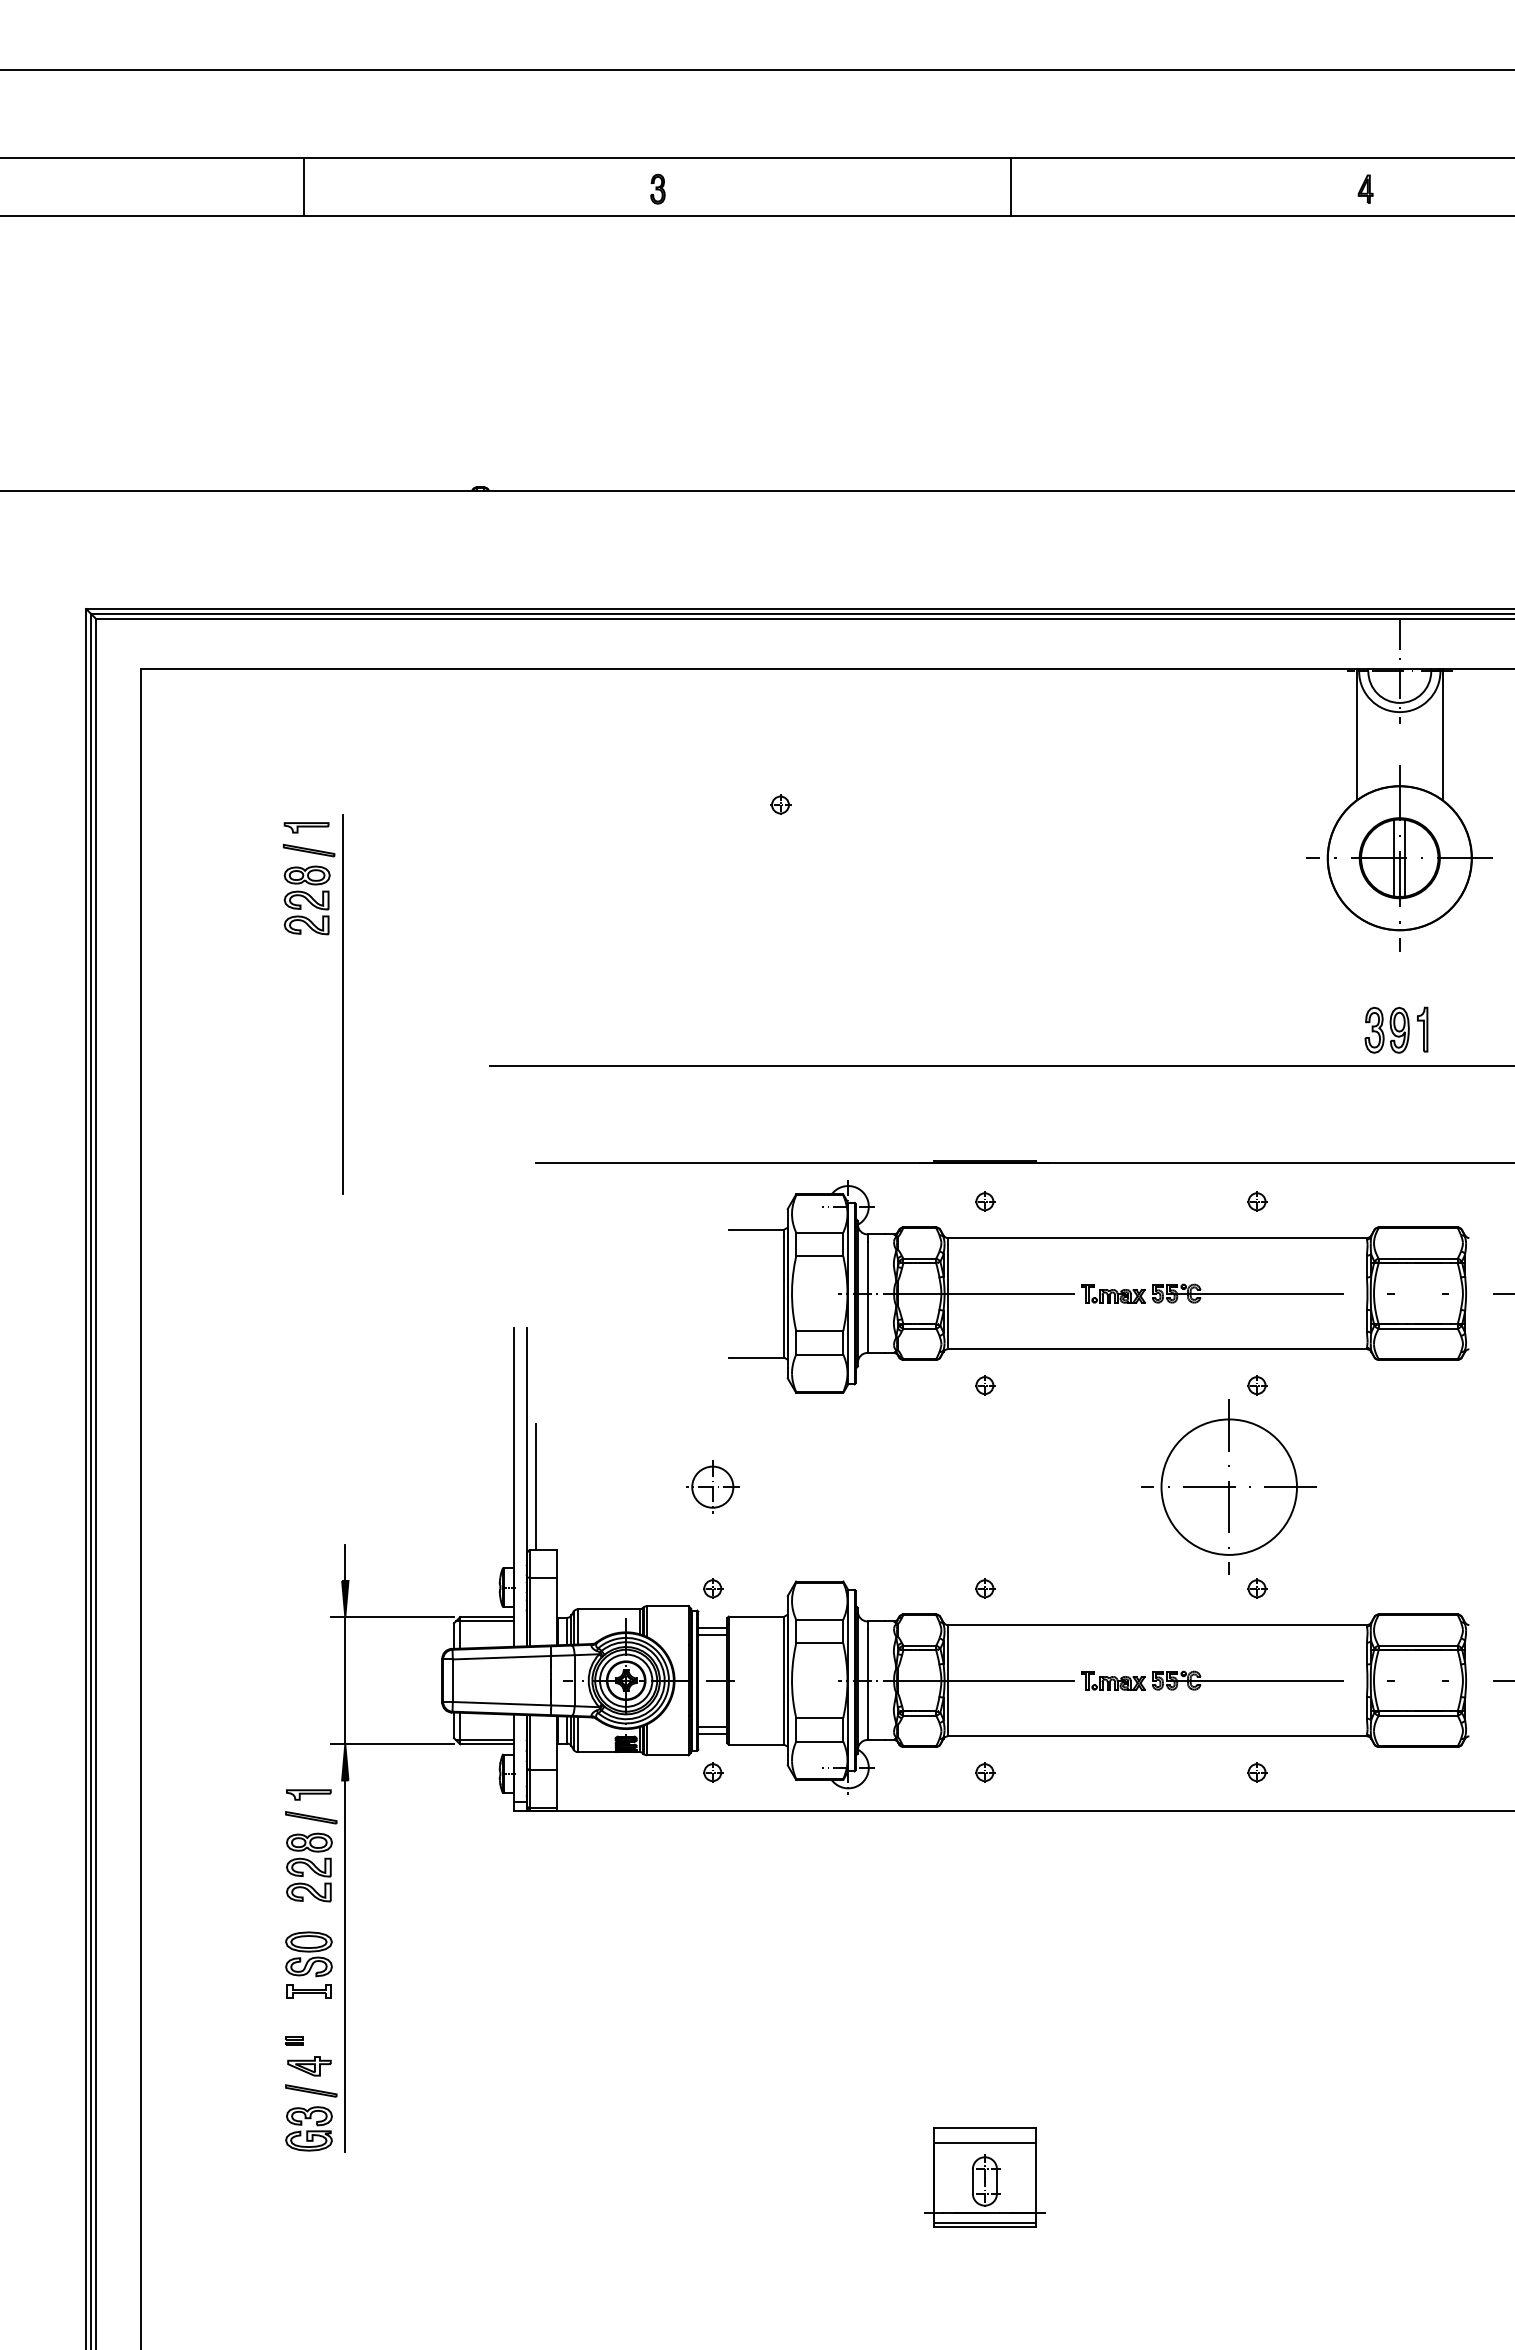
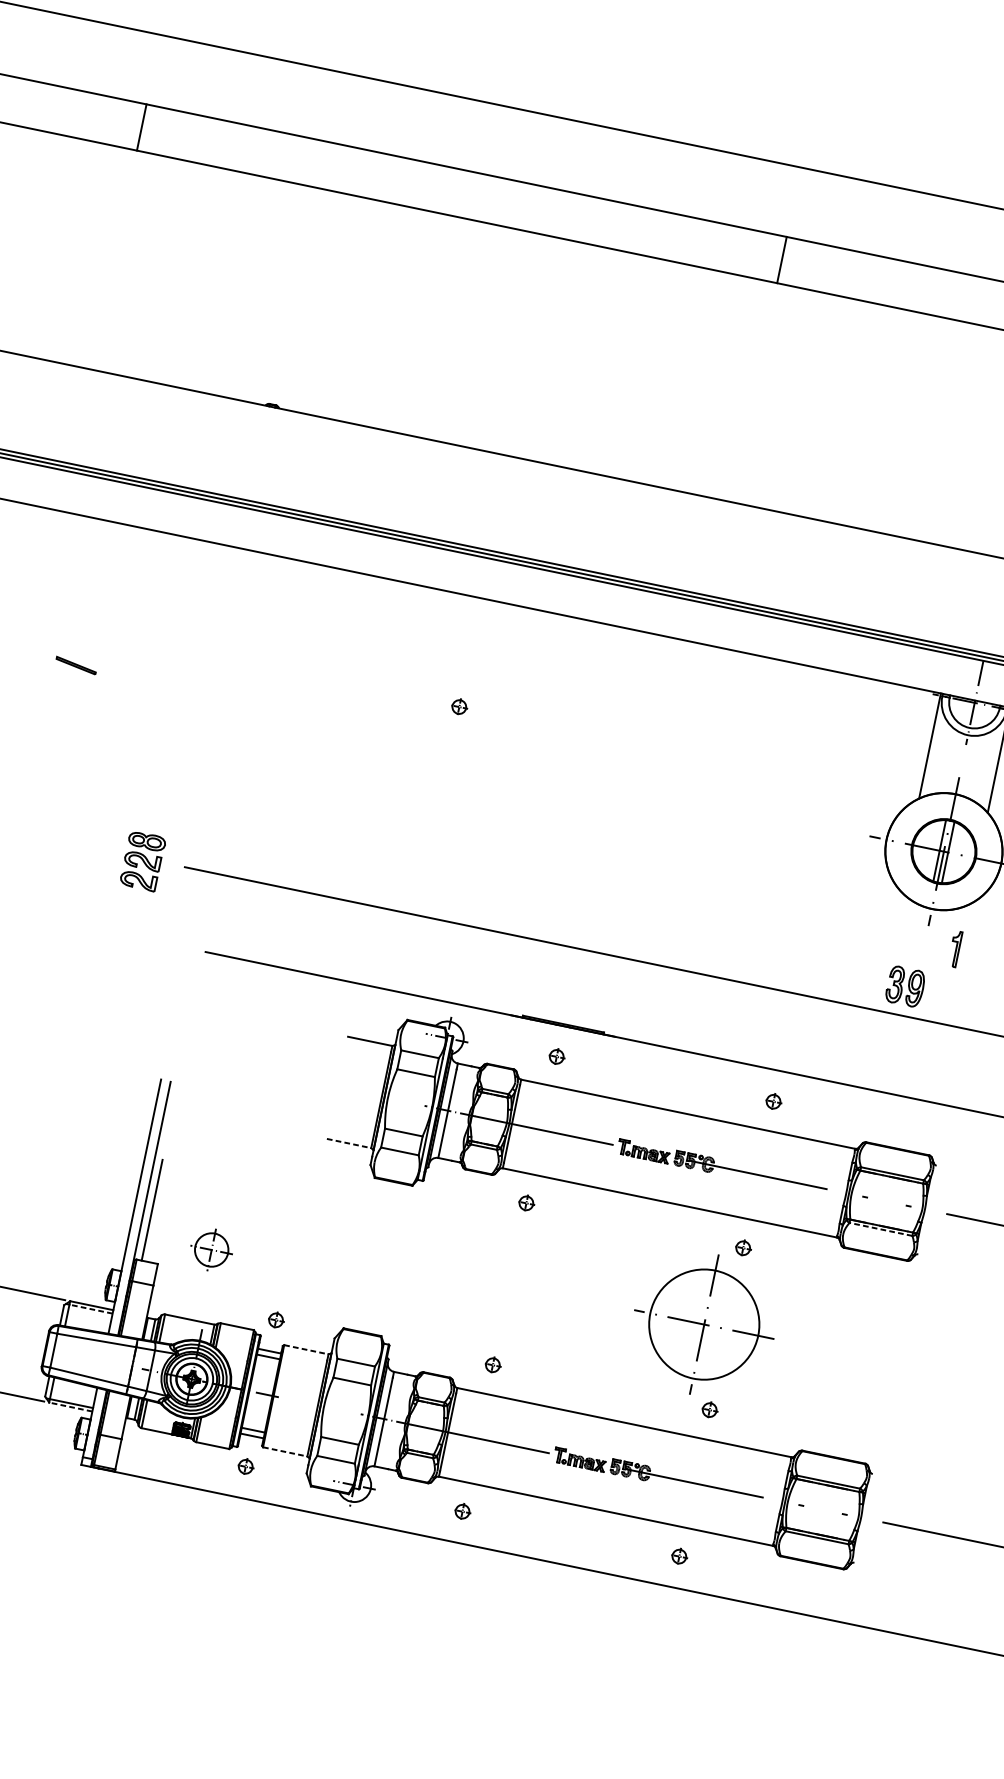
line: (303, 186) -> (141, 127), moved
line: (1011, 186) -> (782, 260), moved
part: (657, 188) -> (463, 195), removed
part: (306, 827) -> (77, 646), removed
part: (306, 900) -> (142, 861), moved
line: (343, 1003) -> (78, 793), removed
part: (1422, 1029) -> (955, 948), moved
line: (1417, 1328) -> (880, 1229), solid -> dashed
line: (756, 1357) -> (349, 1143), solid -> dashed
part: (712, 1486) -> (211, 1249), moved
line: (756, 1616) -> (306, 1349), solid -> dashed
line: (486, 1621) -> (90, 1309), solid -> dashed
line: (486, 1744) -> (70, 1407), solid -> dashed
line: (756, 1744) -> (285, 1451), solid -> dashed

